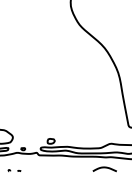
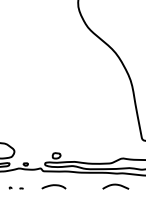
curve: (48, 168) -> (53, 185), added

